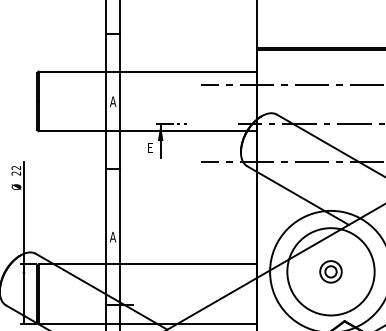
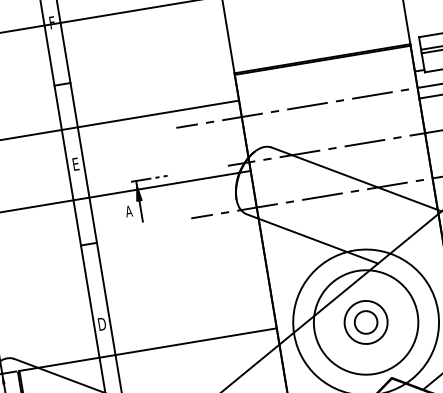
text: (113, 101) -> (76, 163), A -> E
text: (150, 147) -> (128, 211), E -> A
text: (112, 236) -> (101, 323), A -> D
part: (330, 271) -> (365, 322), size x1.67

